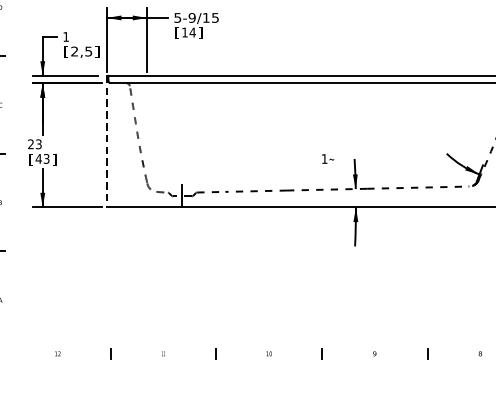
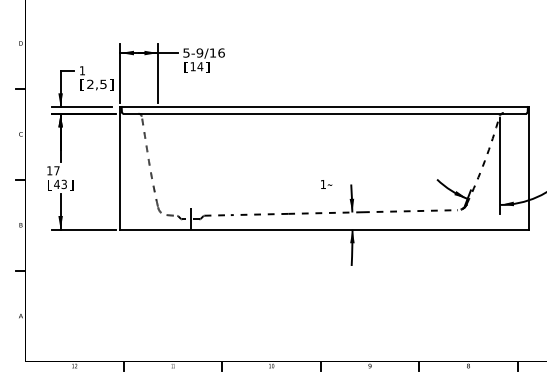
text: (215, 17) -> (221, 52), 5-9/15 -> 5-9/16
line: (106, 141) -> (120, 168), dashed -> solid
text: (35, 143) -> (53, 170), 23 -> 17

